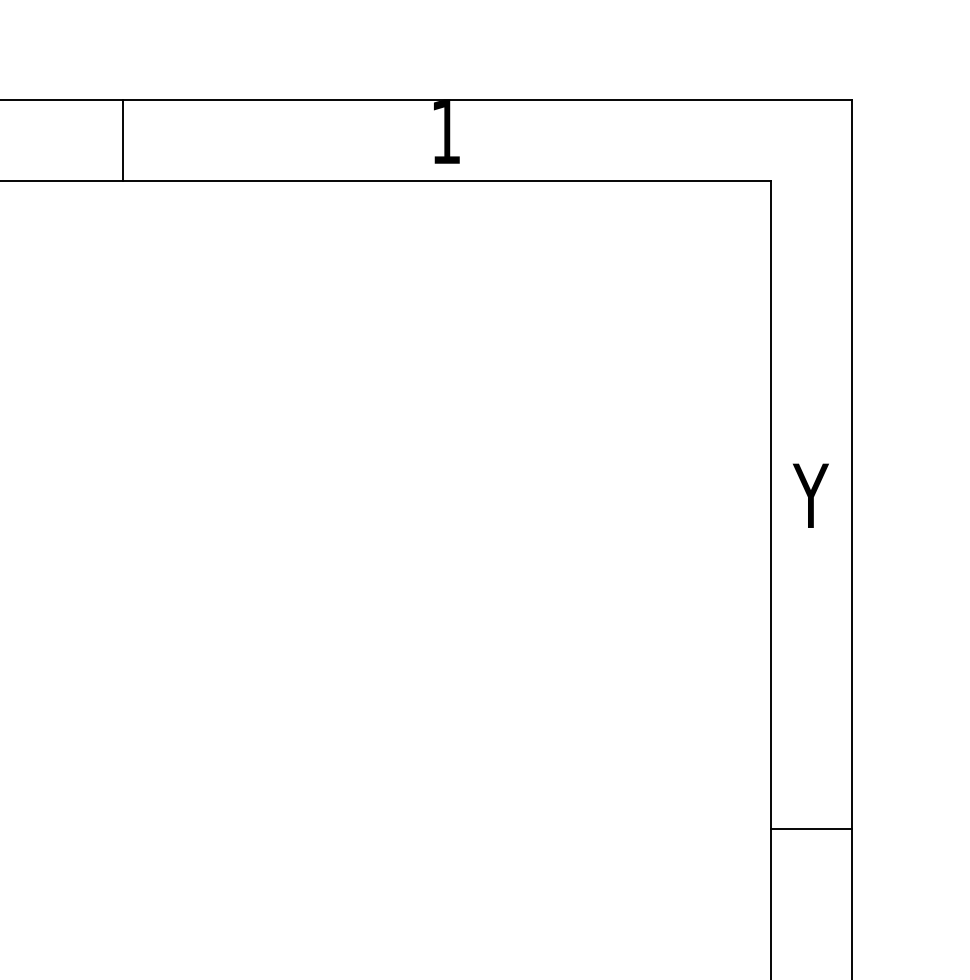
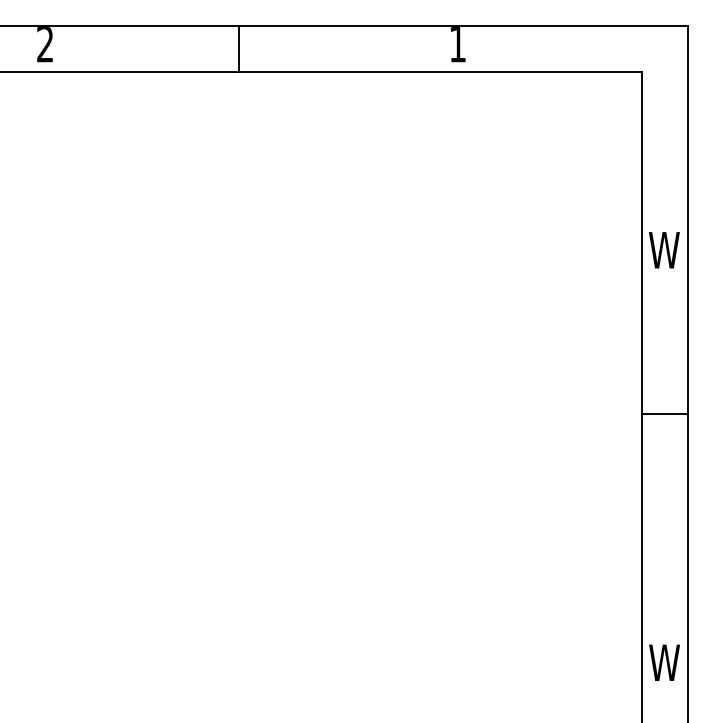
line: (122, 141) -> (238, 49), moved
text: (811, 496) -> (664, 250), Y -> W
line: (811, 828) -> (664, 413), moved

